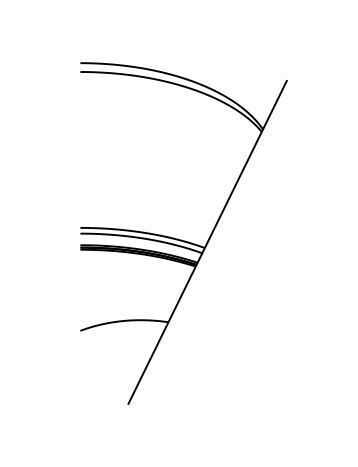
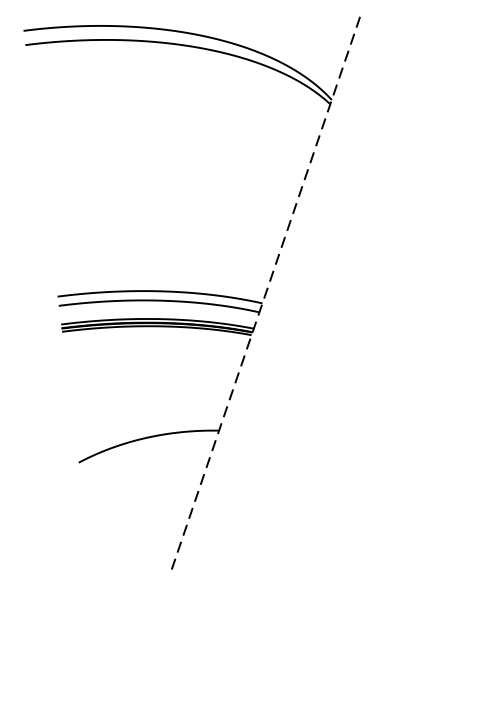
line: (207, 242) -> (265, 293), solid -> dashed

